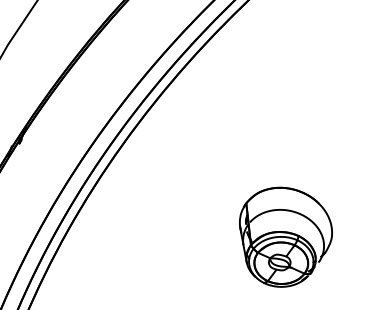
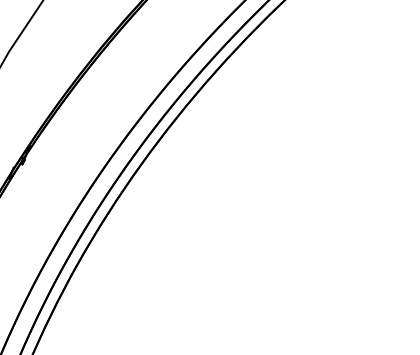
part: (285, 237) -> (326, 271), removed

